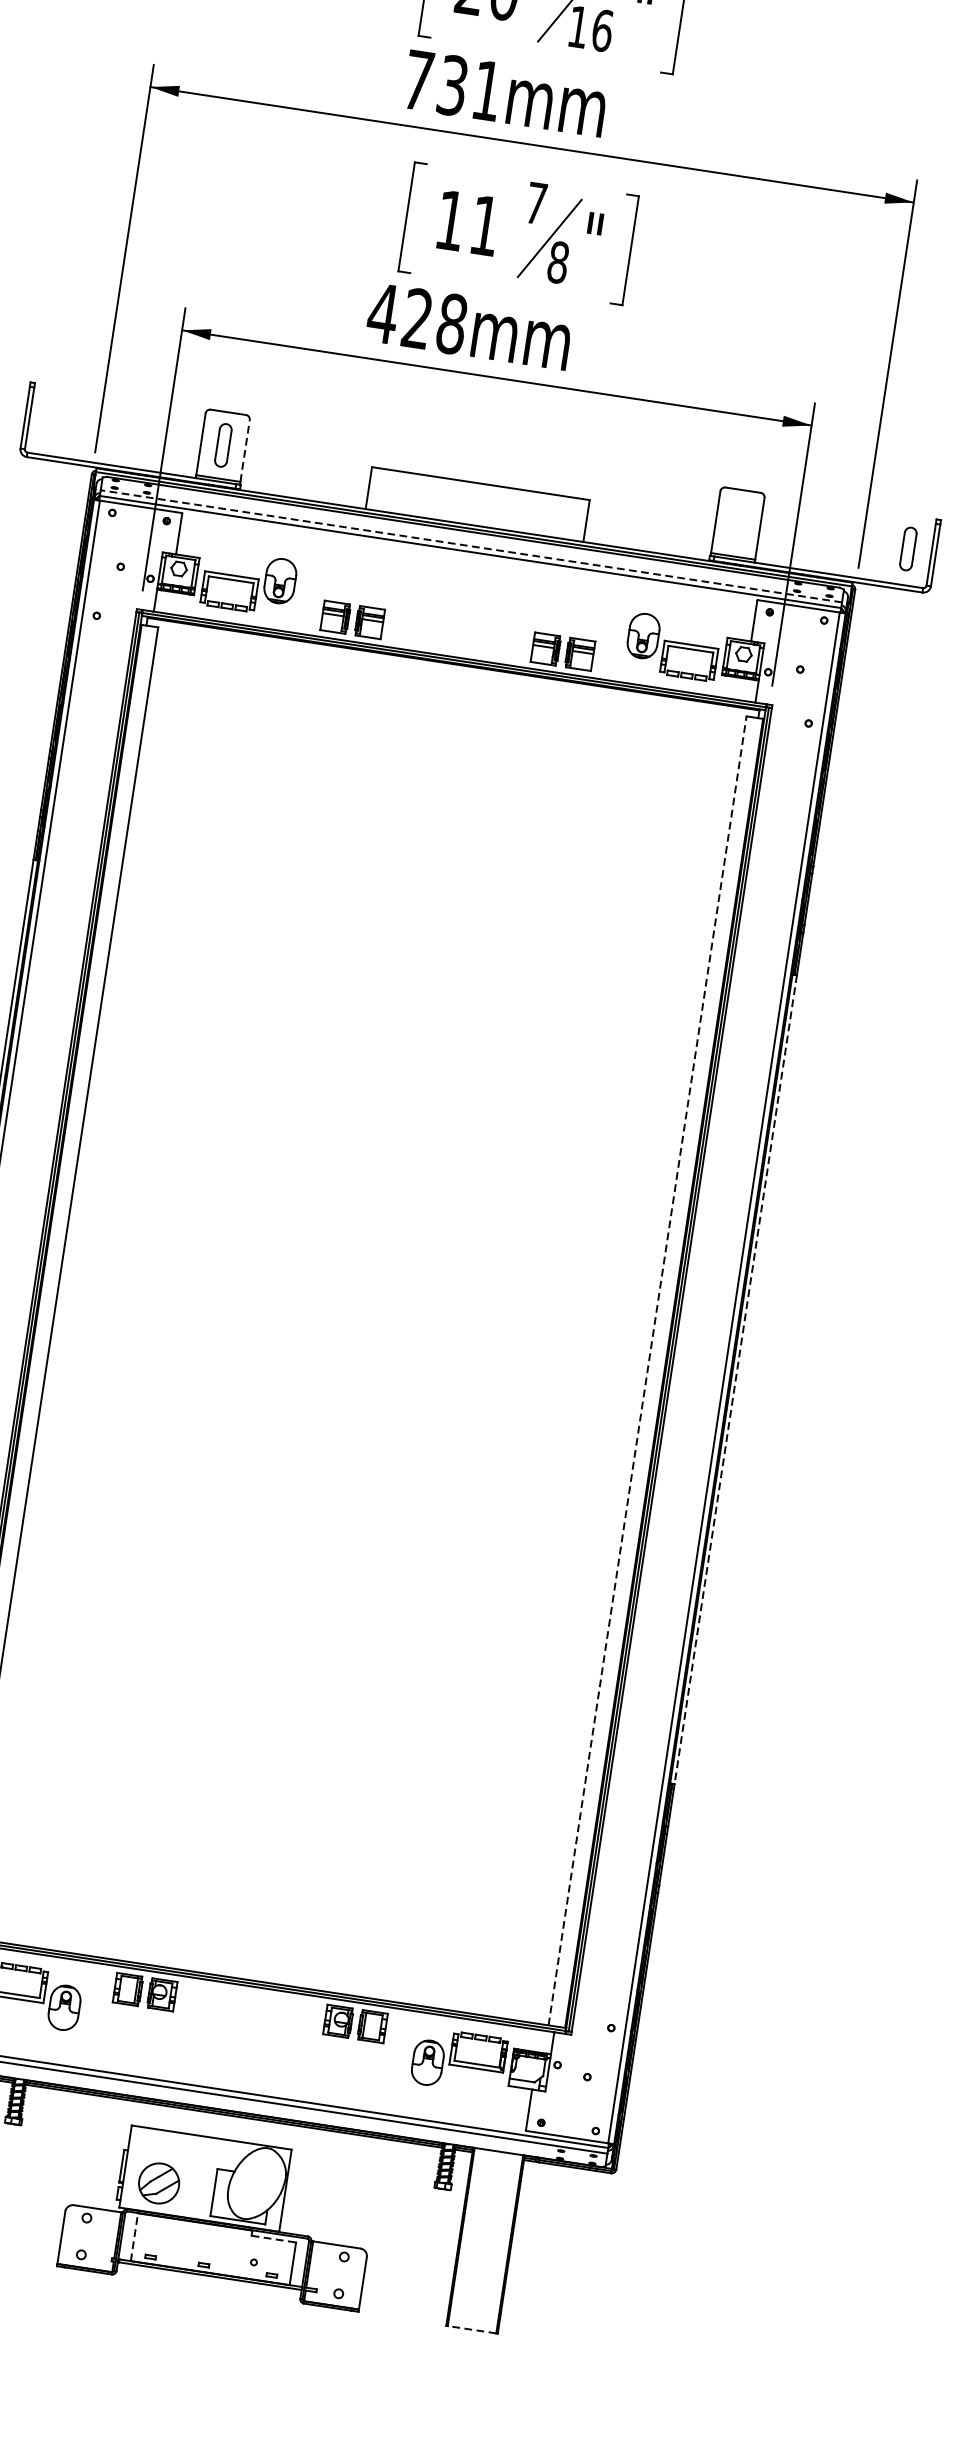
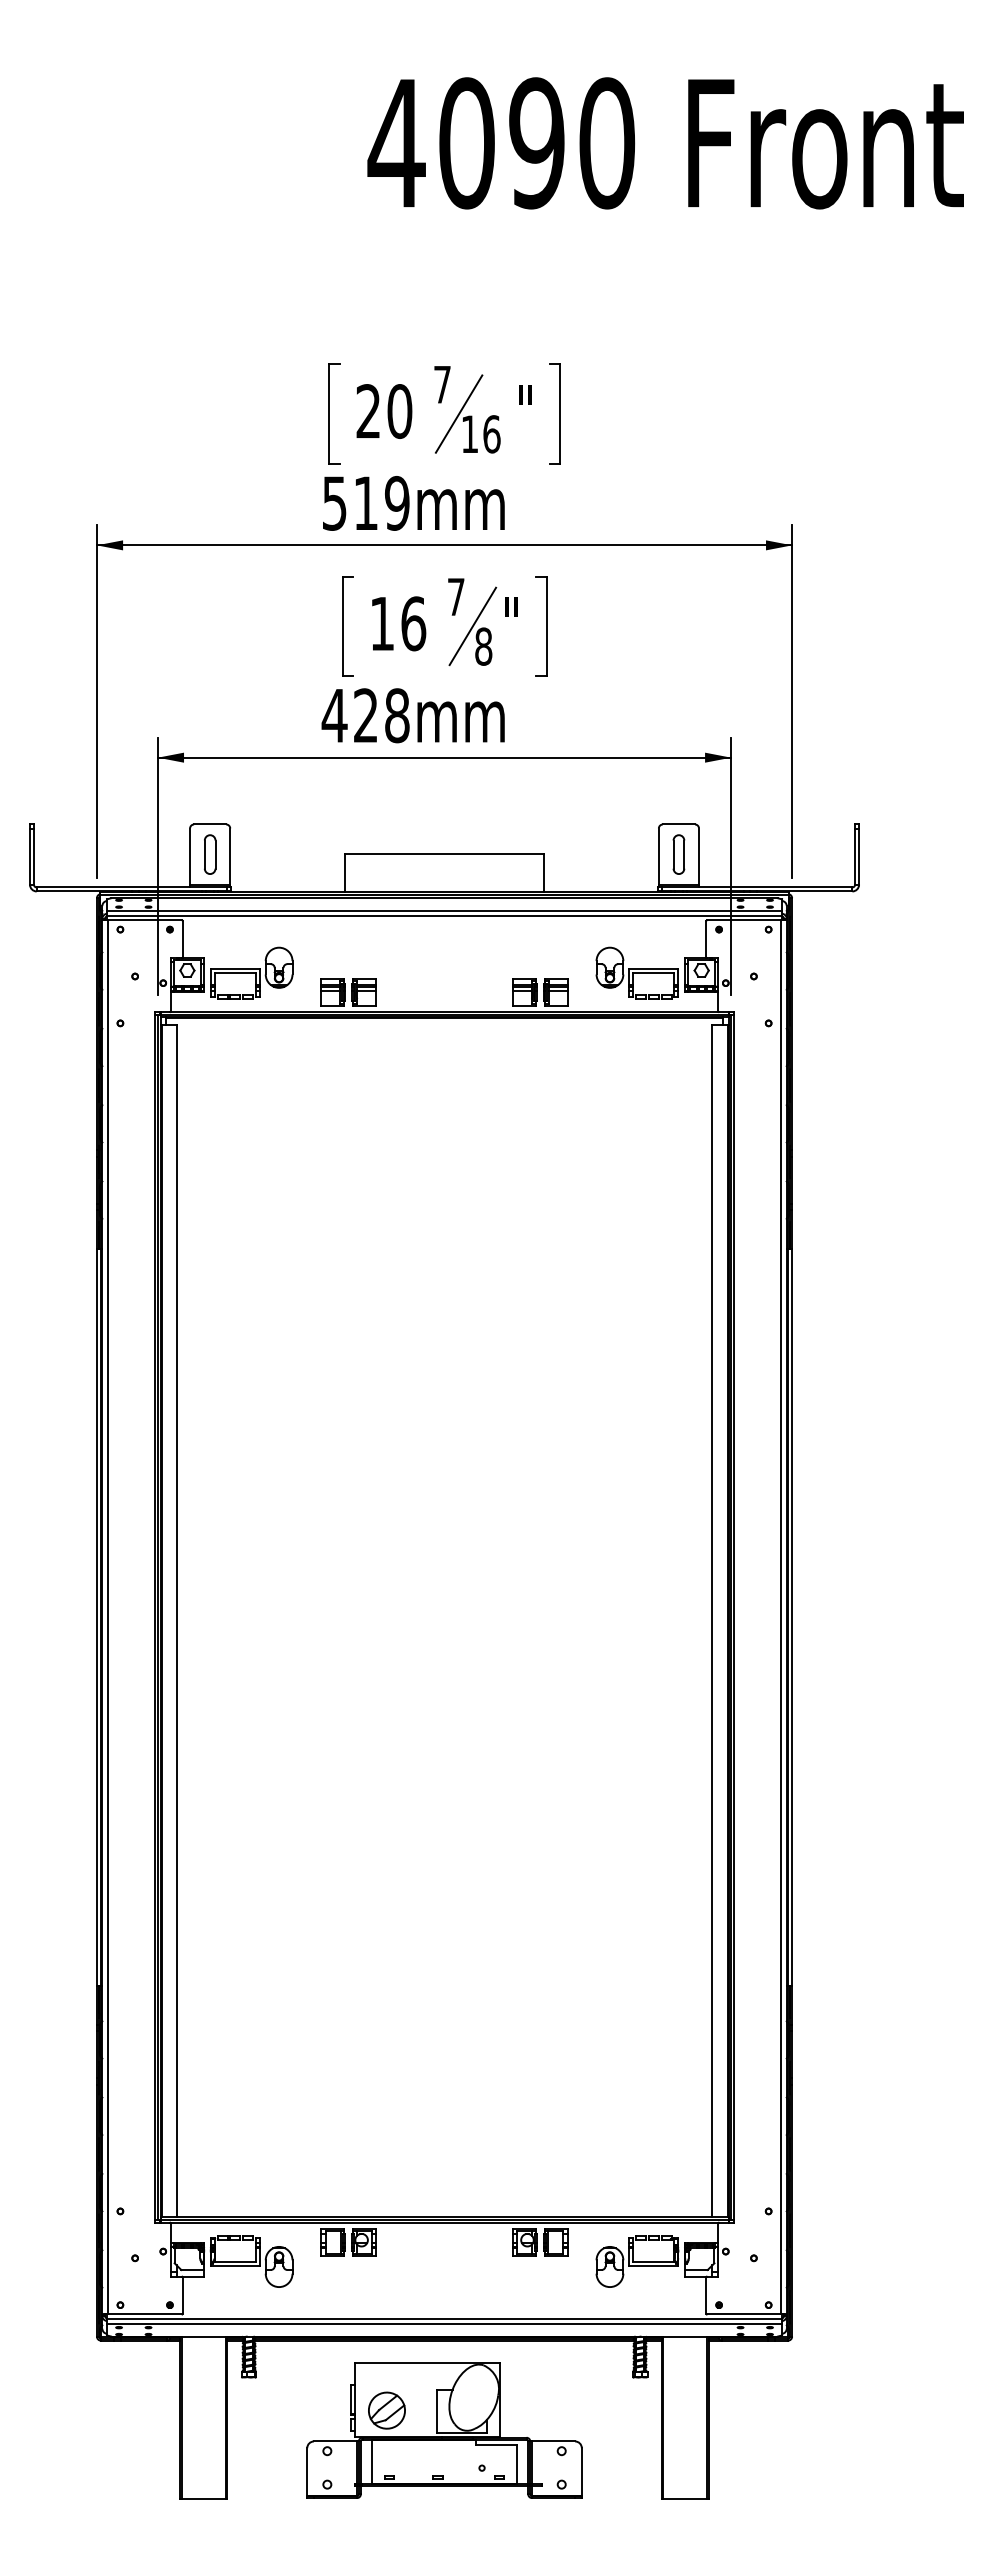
text: (453, 84) -> (366, 502), 731mm -> 519mm
text: (485, 225) -> (413, 623), 11 -> 16
line: (245, 450) -> (230, 856), dashed -> solid
line: (471, 546) -> (444, 911), dashed -> solid
part: (907, 548) -> (678, 854), moved
line: (647, 1369) -> (712, 1620), dashed -> solid
line: (736, 1379) -> (792, 1617), dashed -> solid
line: (134, 2236) -> (372, 2461), dashed -> solid
line: (274, 2239) -> (497, 2444), dashed -> solid
line: (471, 2329) -> (684, 2498), dashed -> solid

